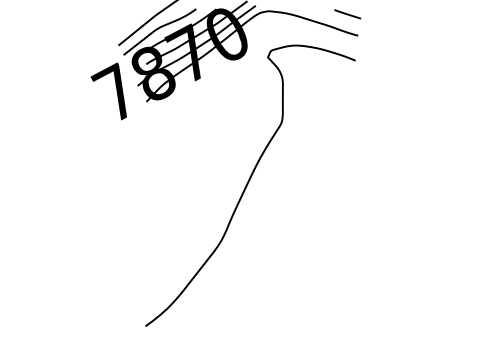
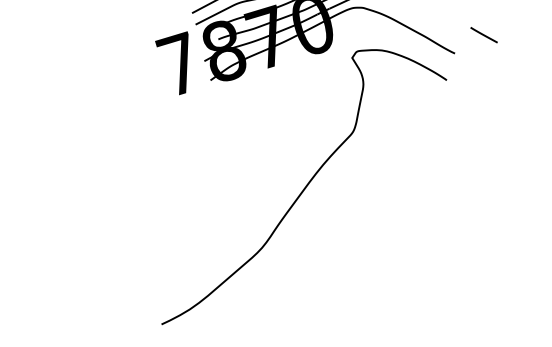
line: (347, 14) -> (483, 35), moved

